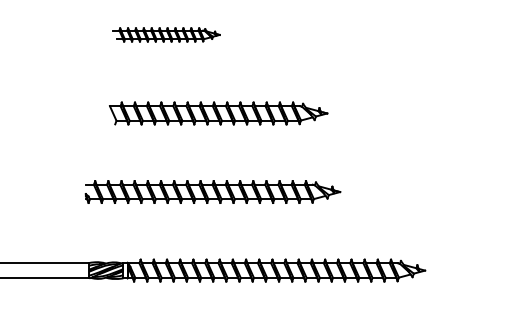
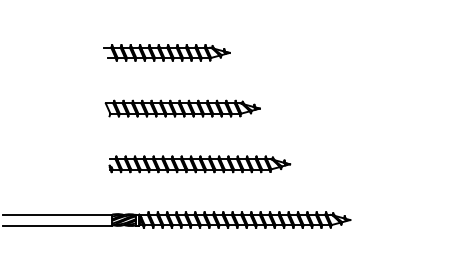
part: (165, 34) -> (166, 52), size x1.67
part: (218, 113) -> (182, 108), moved

